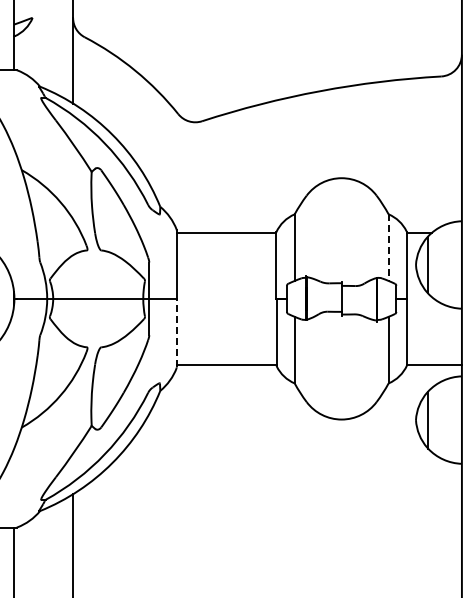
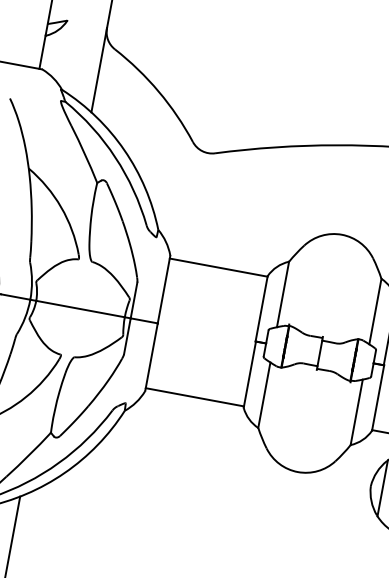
line: (388, 248) -> (375, 312), dashed -> solid
line: (176, 332) -> (151, 356), dashed -> solid

